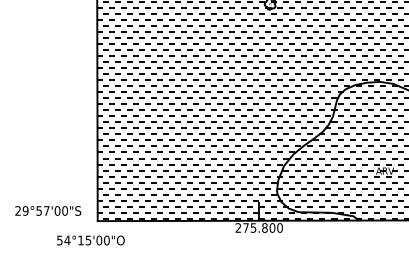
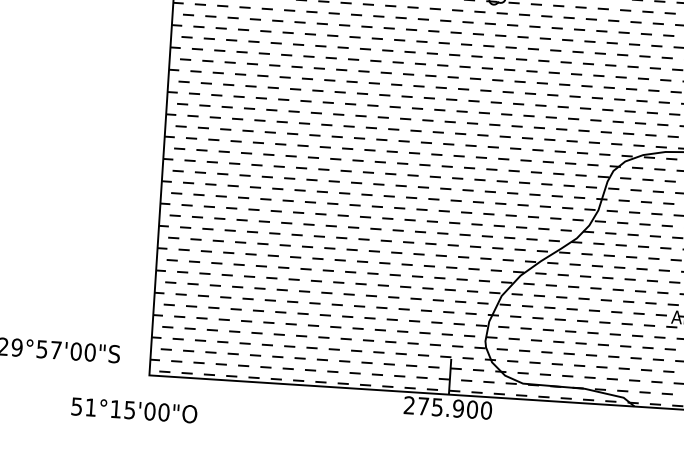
text: (264, 227) -> (457, 407), 275.800 -> 275.900
text: (67, 240) -> (91, 407), 54°15'00"O -> 51°15'00"O

